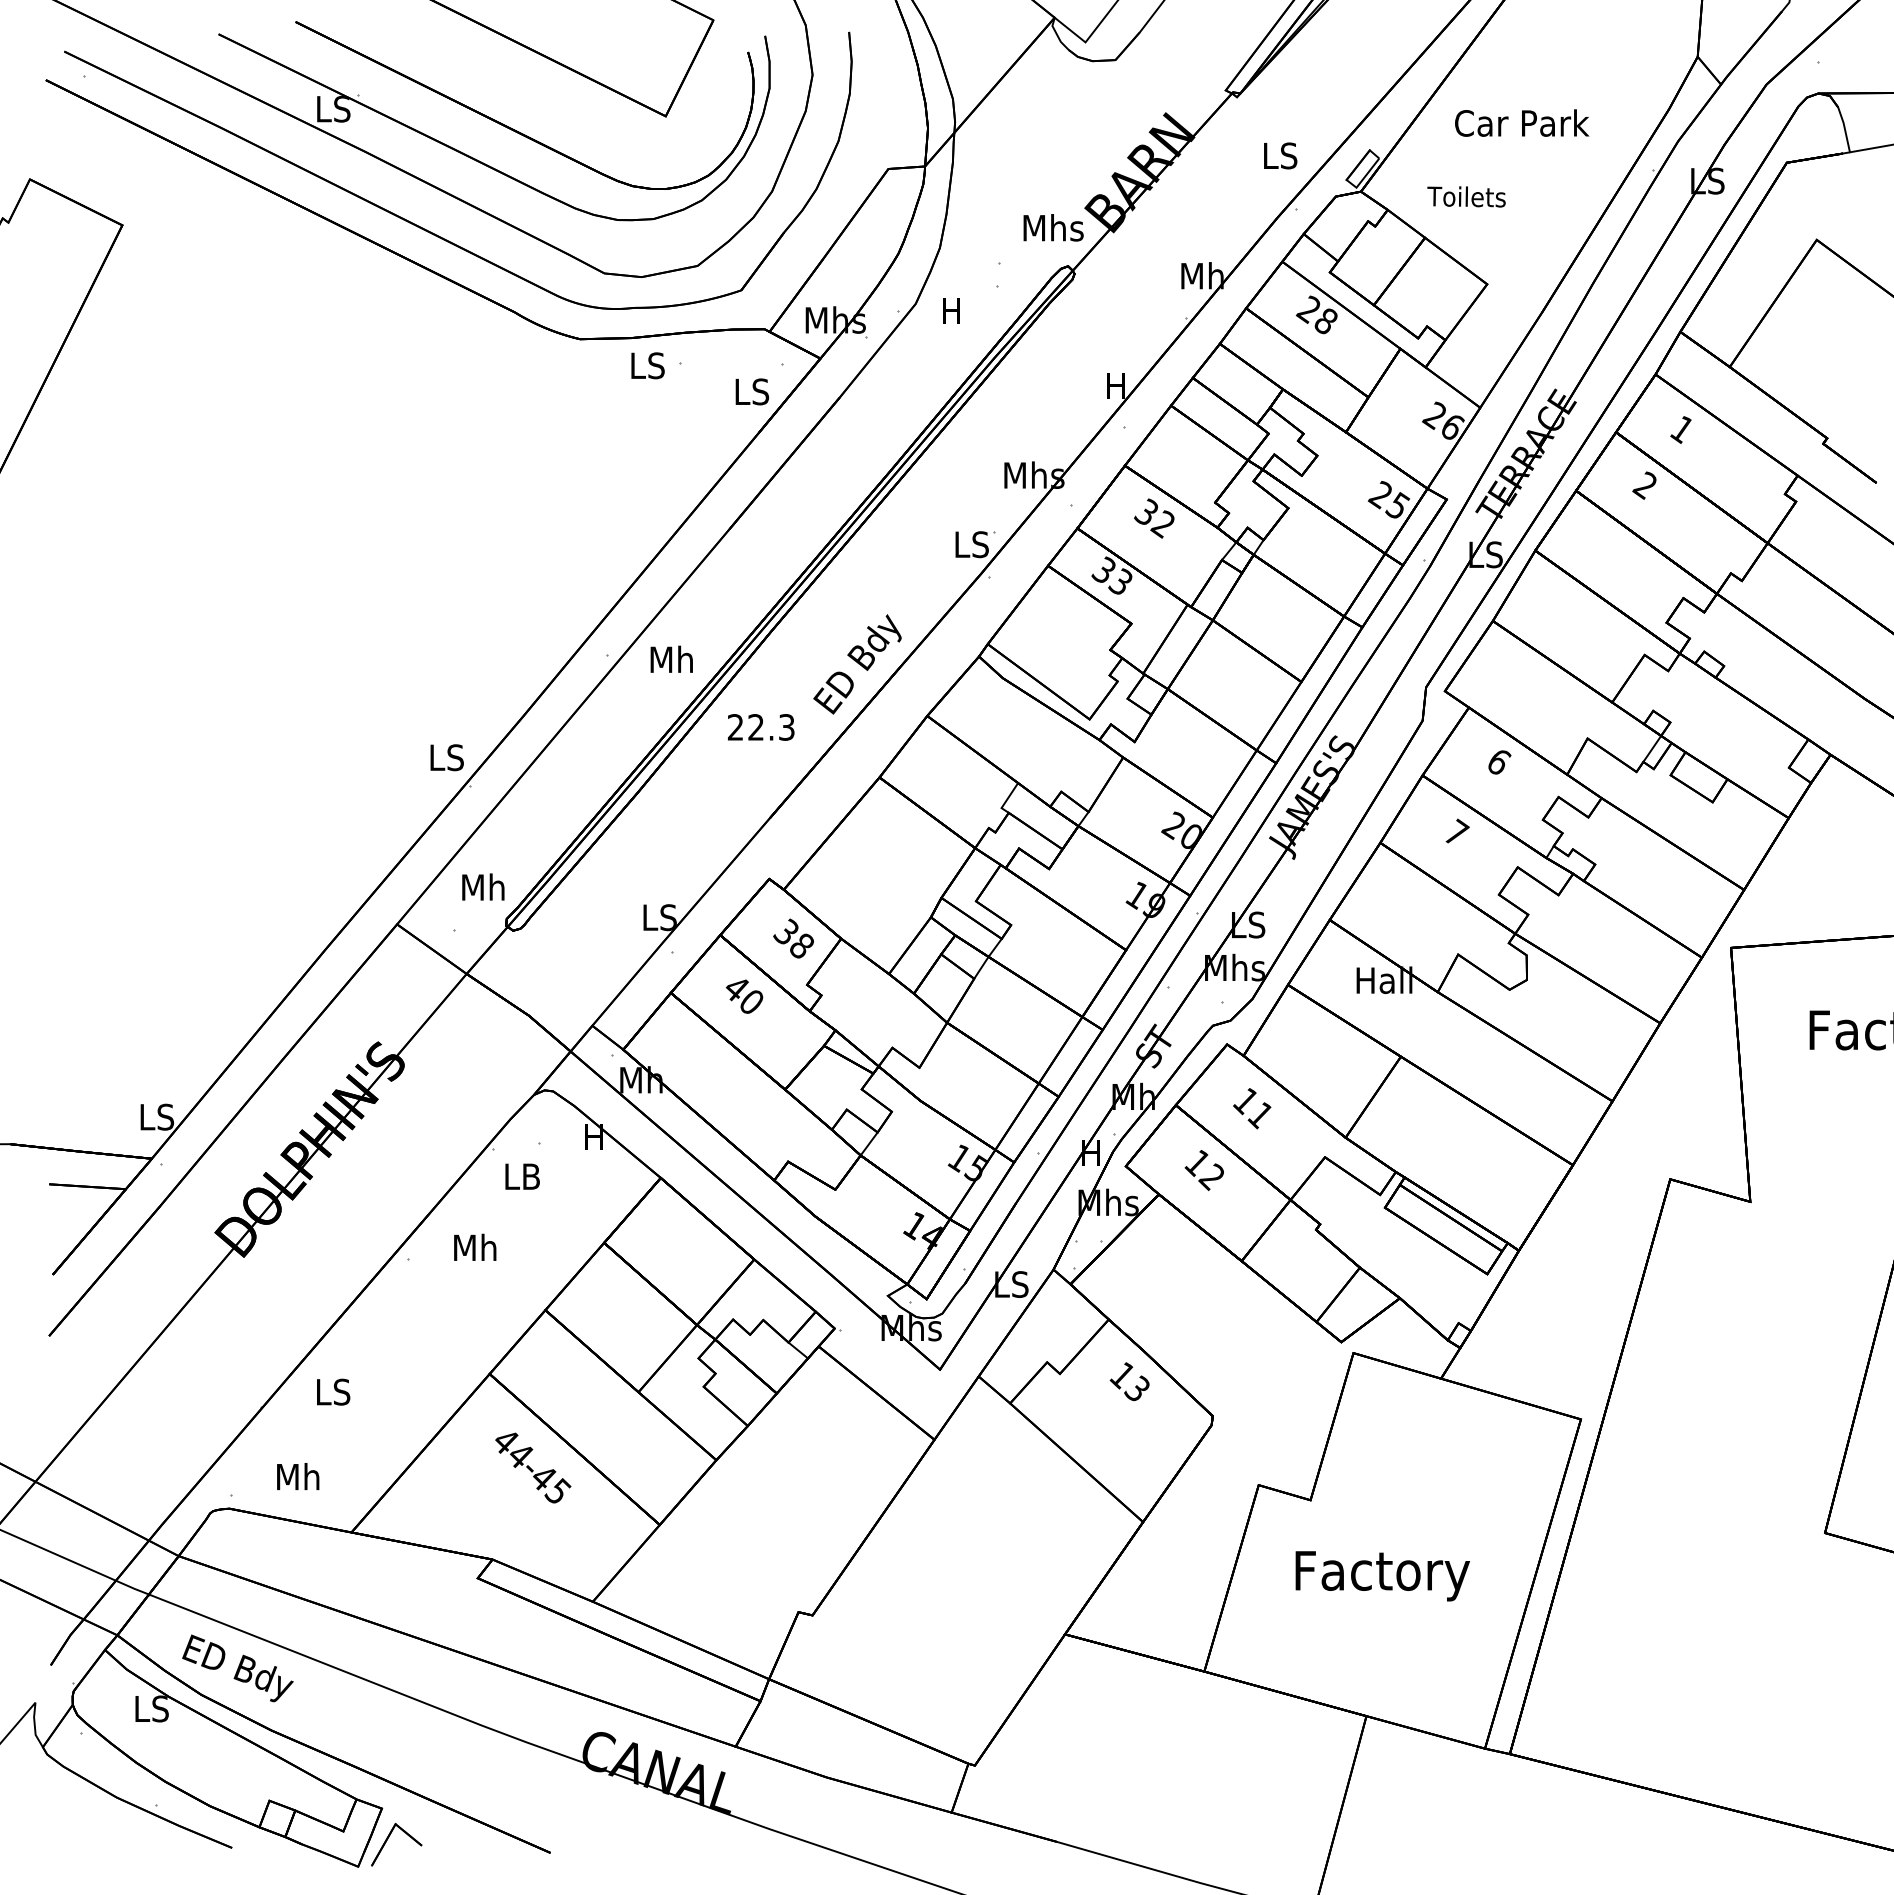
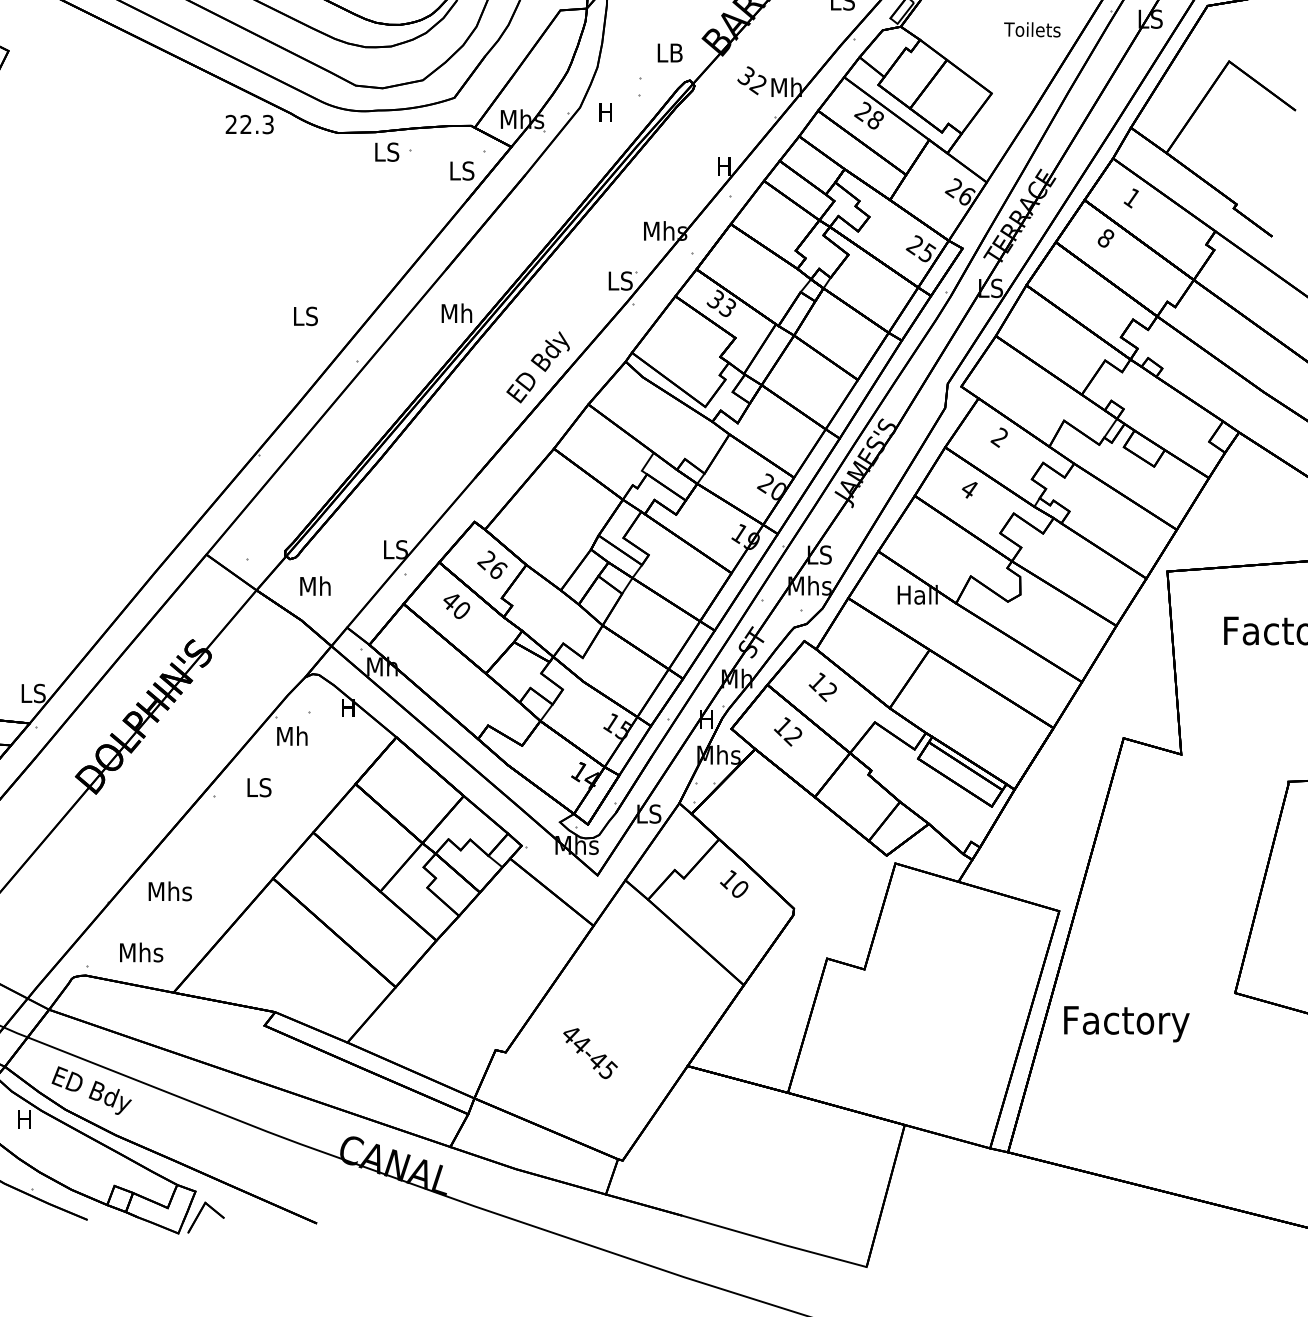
text: (1466, 196) -> (1032, 29), moved
text: (1054, 227) -> (680, 52), Mhs -> LB
text: (1644, 485) -> (1105, 238), 2 -> 8
text: (1154, 518) -> (752, 80), moved
text: (671, 658) -> (456, 312), moved
text: (761, 727) -> (249, 124), moved
text: (446, 757) -> (305, 316), moved
text: (1498, 762) -> (999, 437), 6 -> 2
text: (1457, 832) -> (970, 488), 7 -> 4
text: (483, 886) -> (315, 585), moved
text: (793, 938) -> (492, 564), 38 -> 26
text: (1259, 1115) -> (827, 692), 11 -> 12
text: (517, 1175) -> (293, 735), LB -> Mh
text: (476, 1247) -> (263, 787), Mh -> LS
text: (1136, 1388) -> (739, 888), 13 -> 10
text: (348, 1391) -> (171, 891), LS -> Mhs
text: (533, 1467) -> (590, 1053), moved
text: (330, 1480) -> (158, 955), Mh -> Mhs
text: (1382, 1576) -> (1126, 1024), moved
text: (151, 1708) -> (29, 1119), LS -> H

